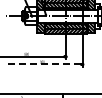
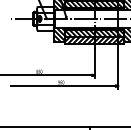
line: (43, 64) -> (62, 86), dashed -> solid

